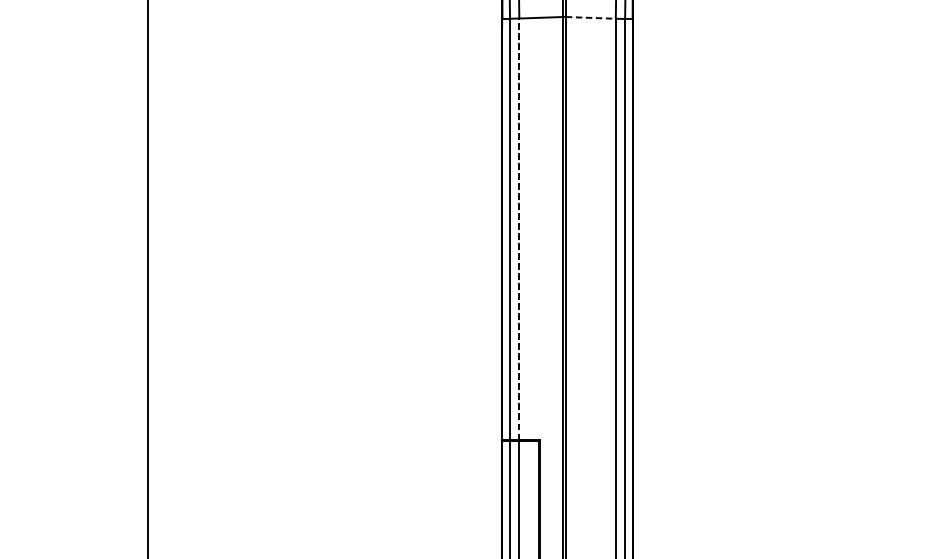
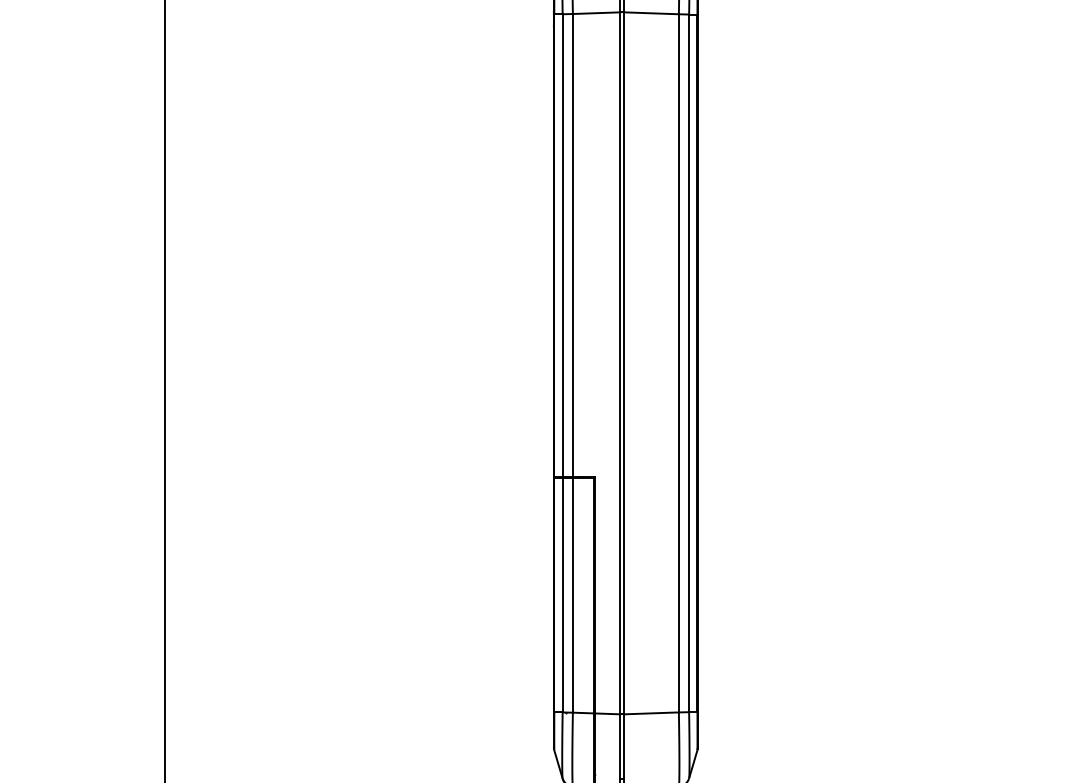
line: (590, 18) -> (651, 13), dashed -> solid
line: (518, 229) -> (572, 245), dashed -> solid

